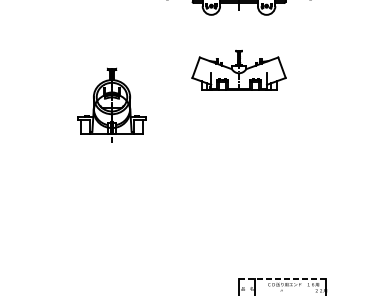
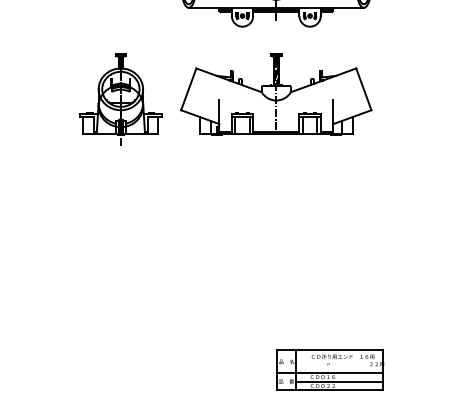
part: (239, 70) -> (276, 94), size x1.67
part: (111, 105) -> (120, 99), moved
line: (282, 278) -> (329, 349), dashed -> solid

